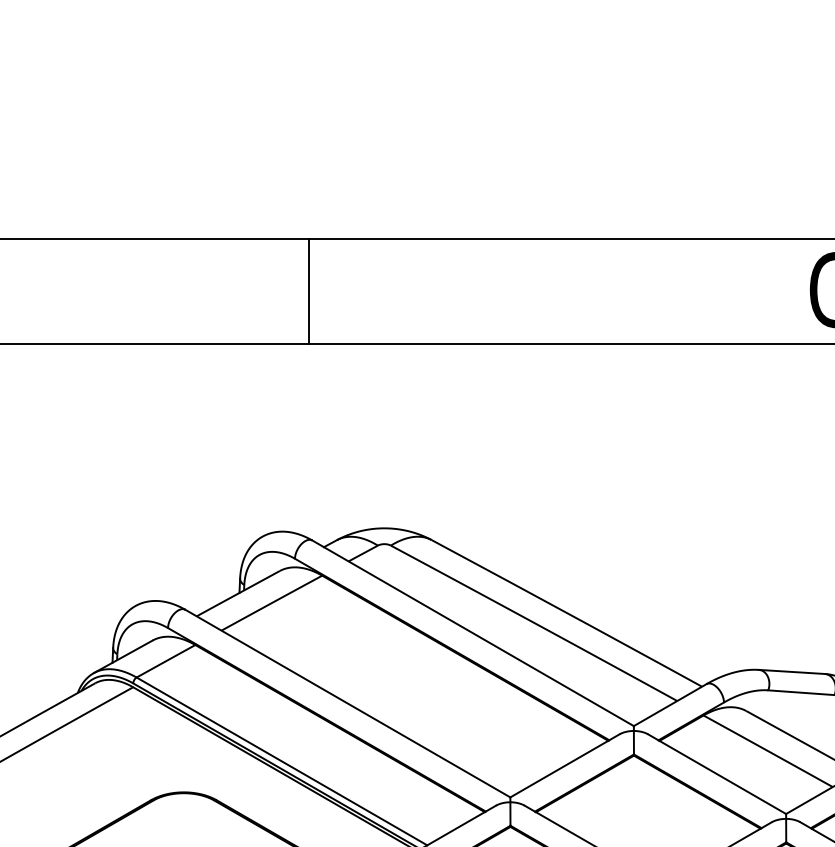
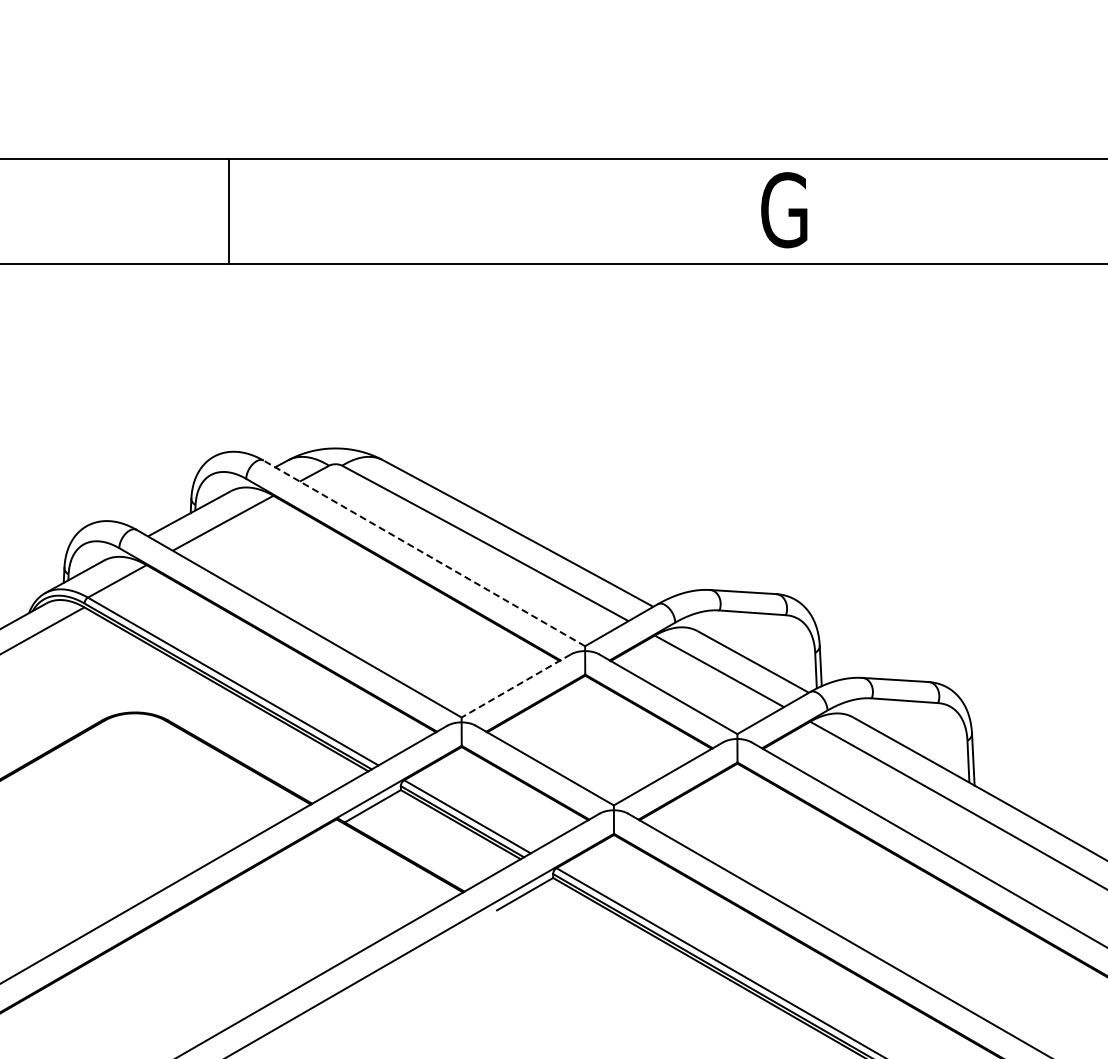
line: (309, 291) -> (228, 211), moved
line: (473, 633) -> (424, 553), solid -> dashed
line: (565, 766) -> (516, 686), solid -> dashed

